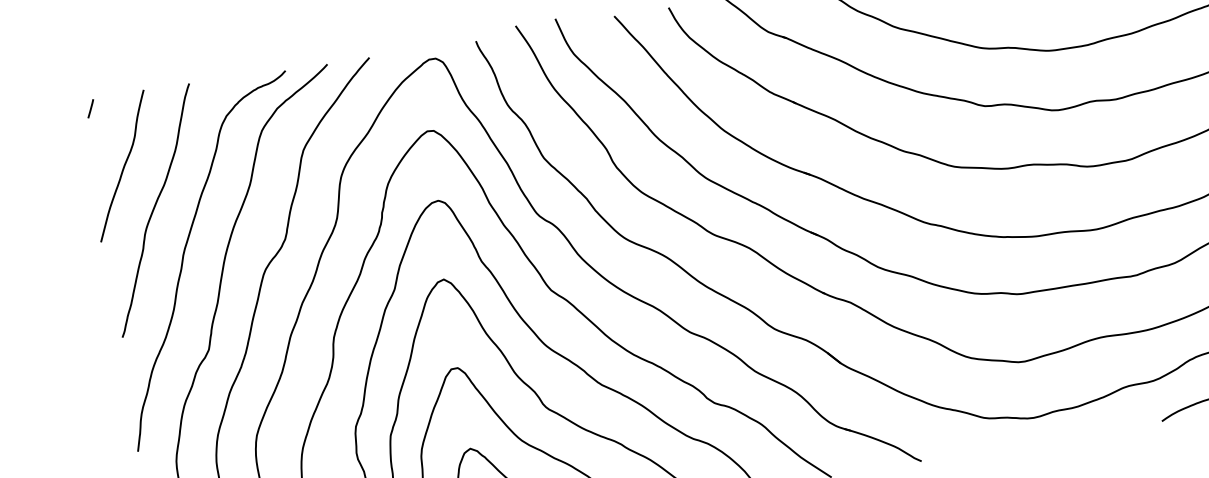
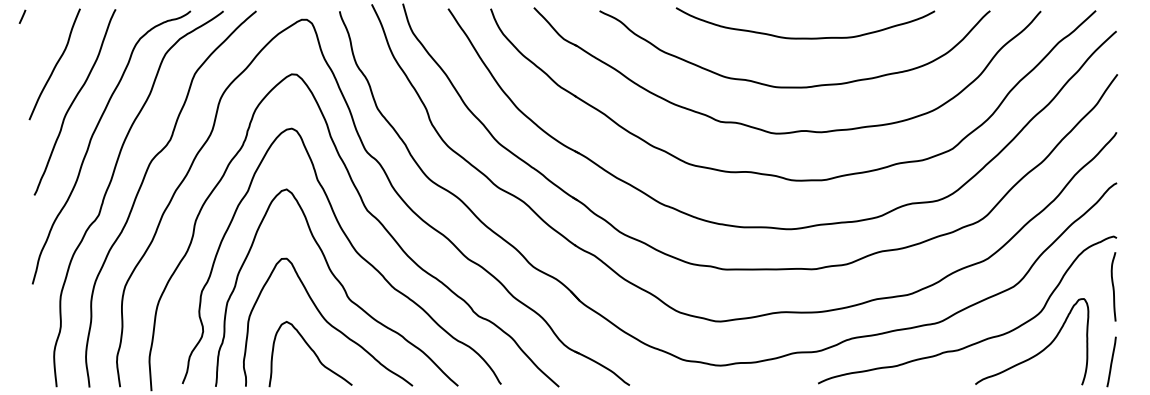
line: (90, 108) -> (22, 16), moved

